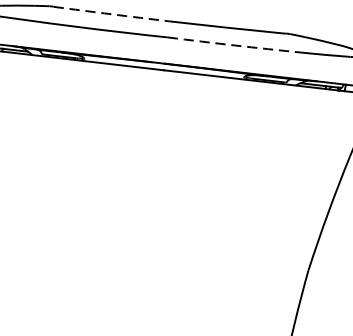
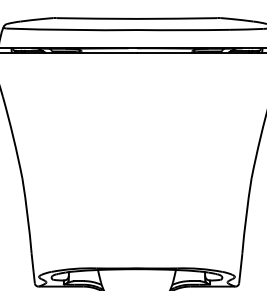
arc: (111, 14) -> (96, 18), dashed -> solid
arc: (234, 45) -> (183, 30), dashed -> solid

